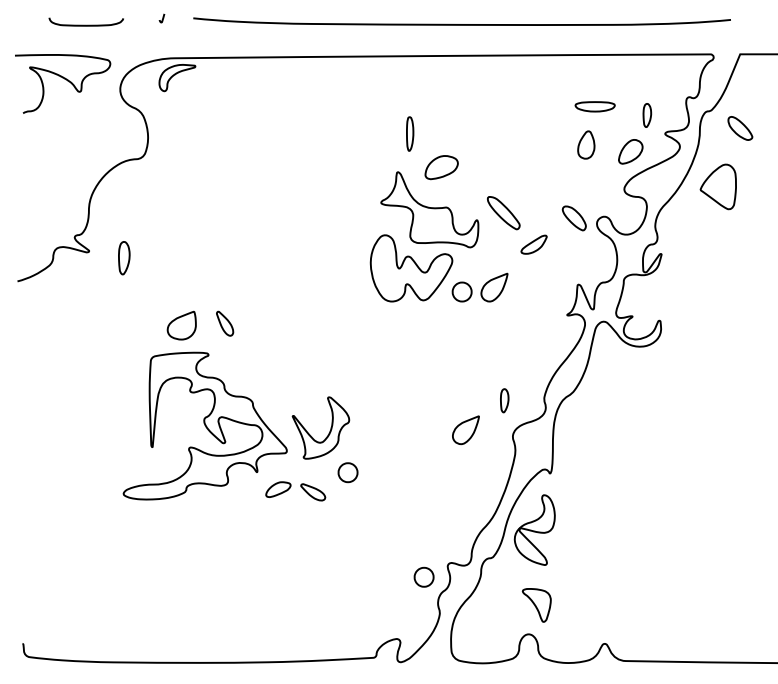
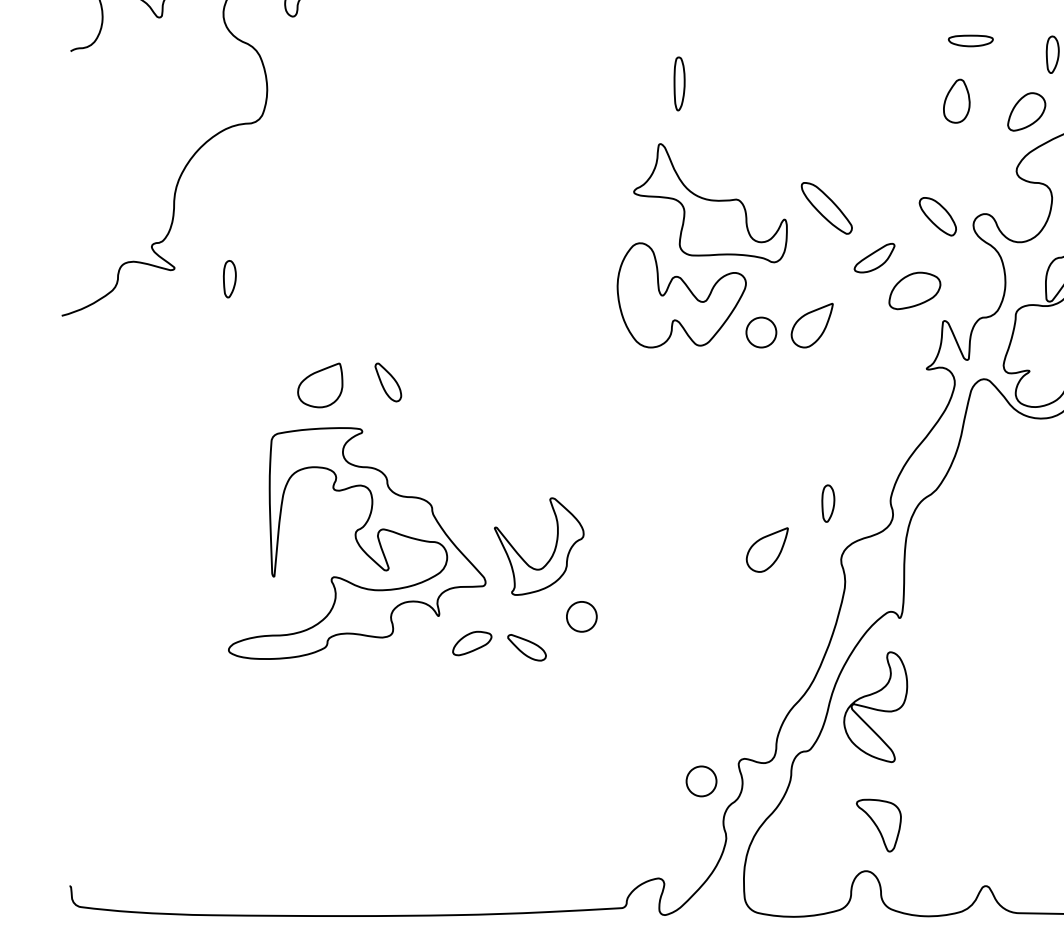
part: (595, 106) -> (971, 40), size x0.71
part: (441, 167) -> (914, 290), moved
part: (124, 257) -> (230, 278), size x0.71

